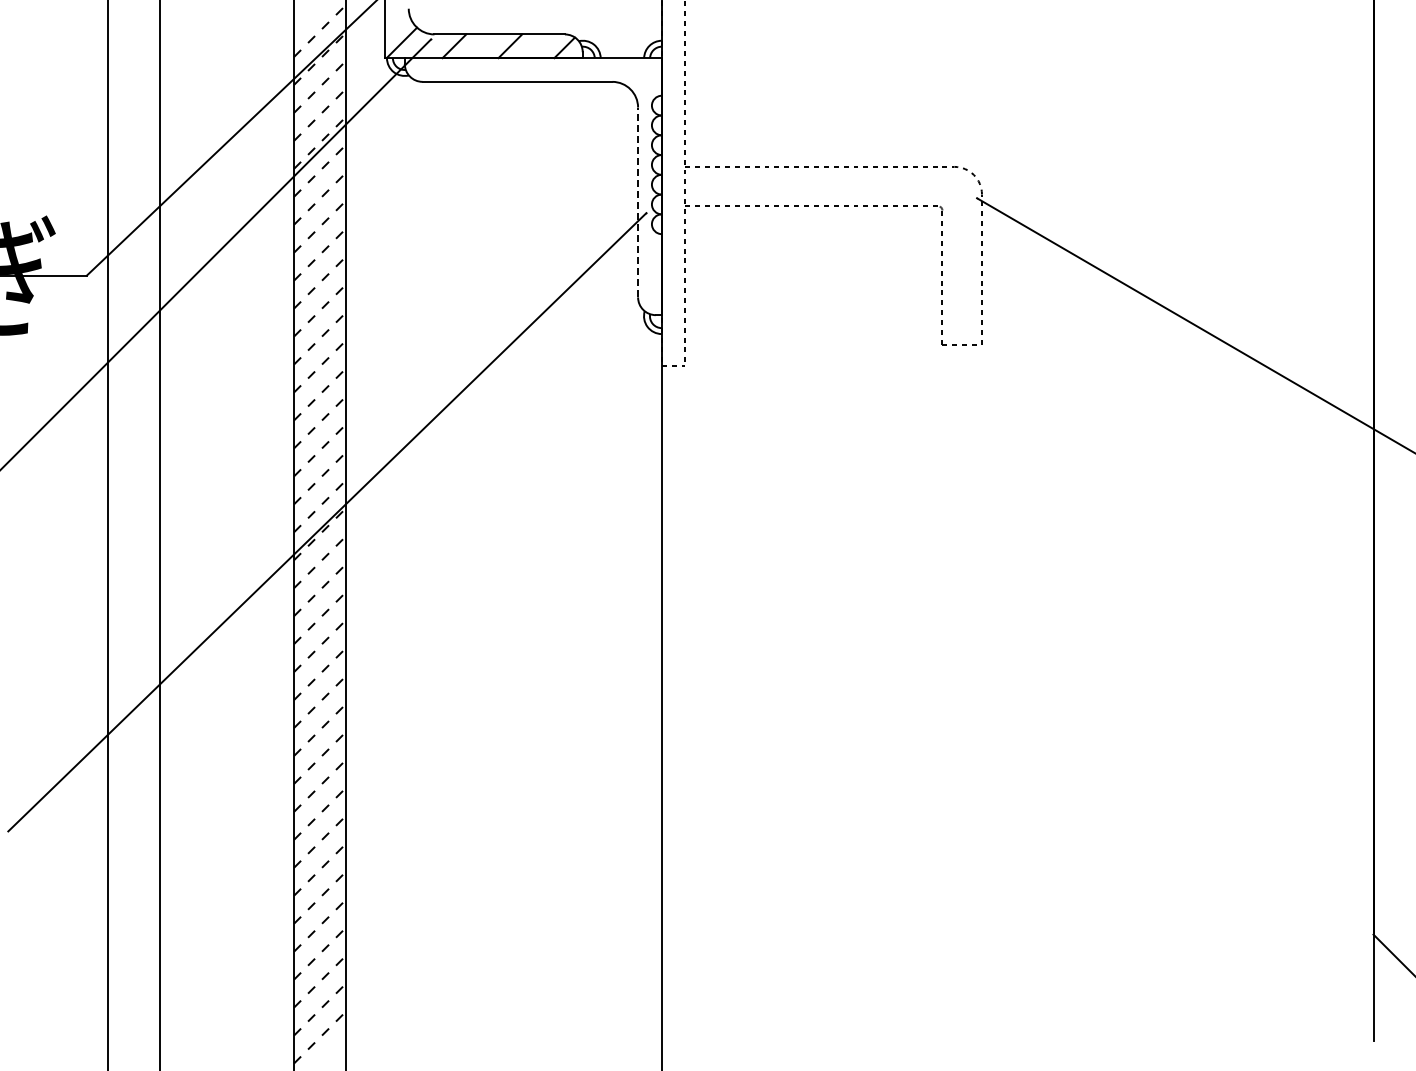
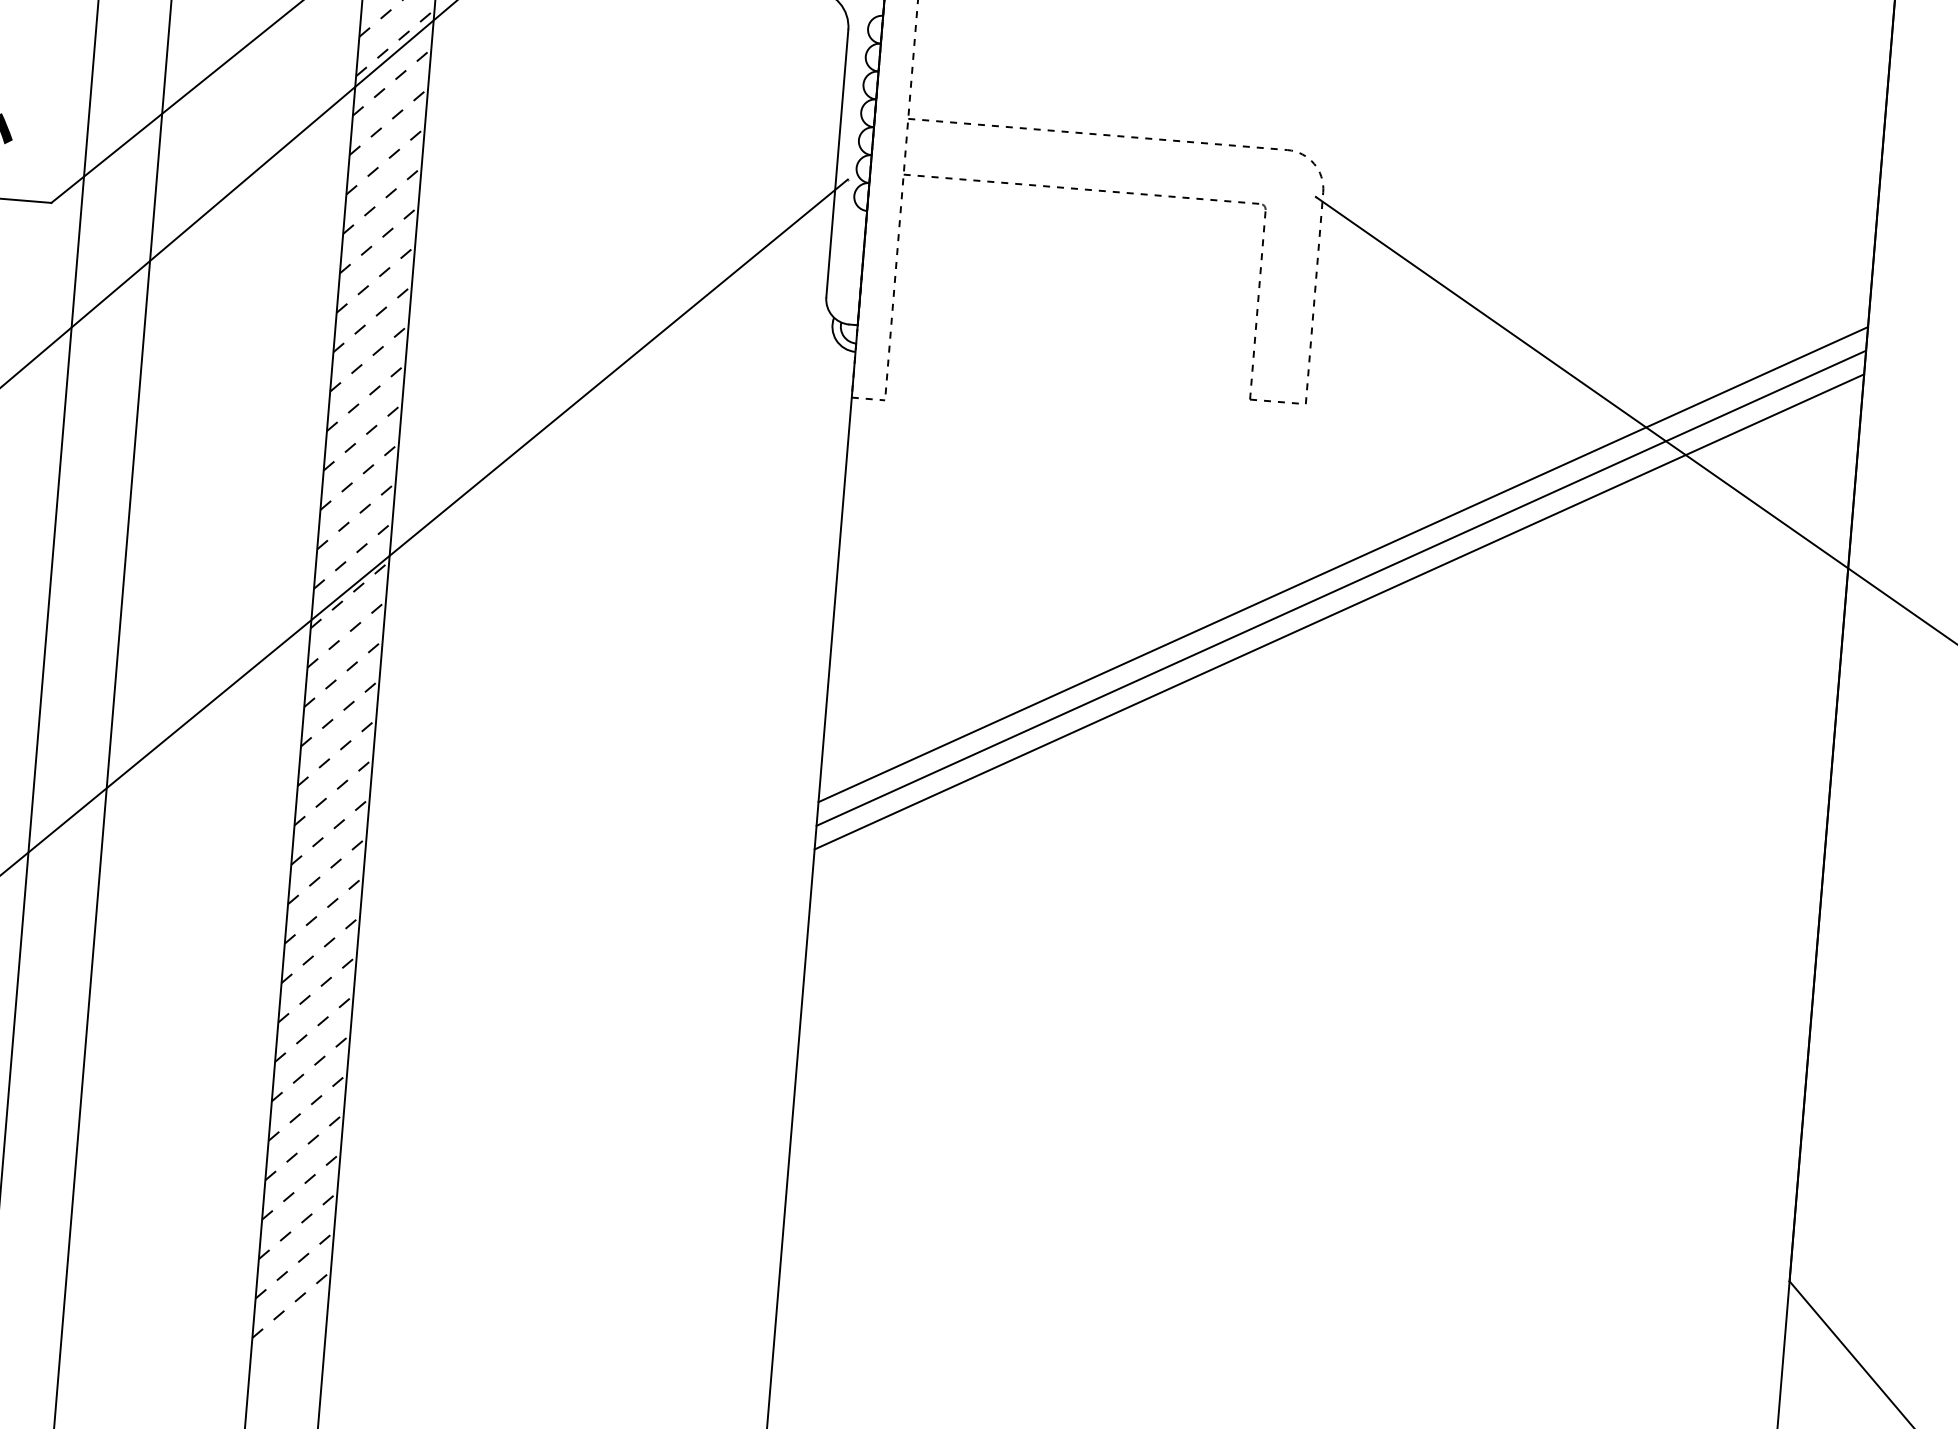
line: (638, 202) -> (837, 163), dashed -> solid
line: (1017, 455) -> (1343, 564), added
line: (1017, 472) -> (1341, 588), added
line: (1017, 488) -> (1339, 610), added

